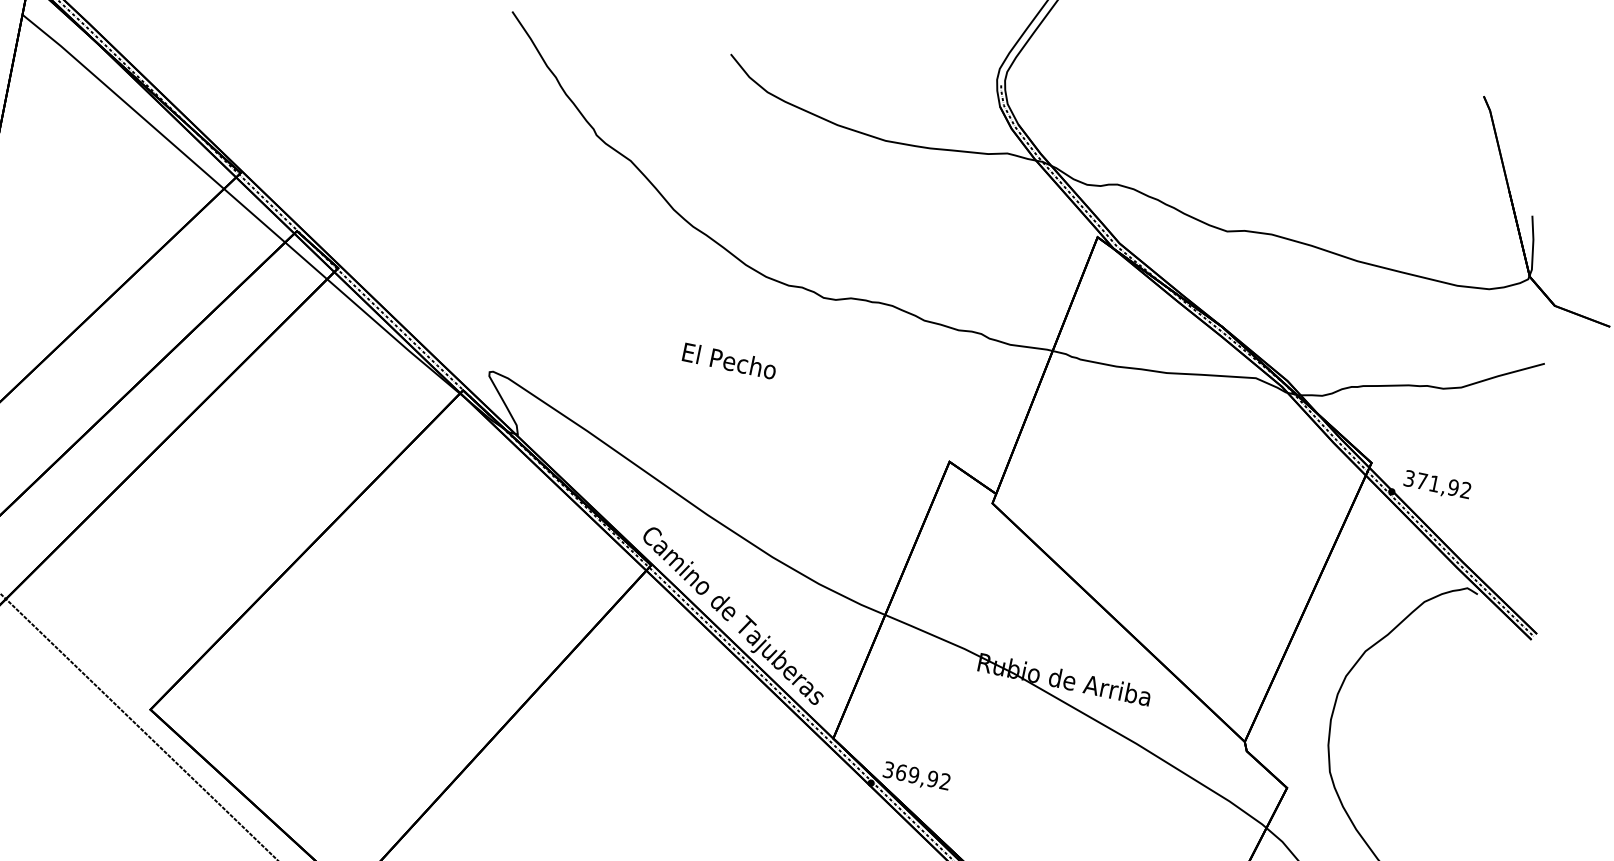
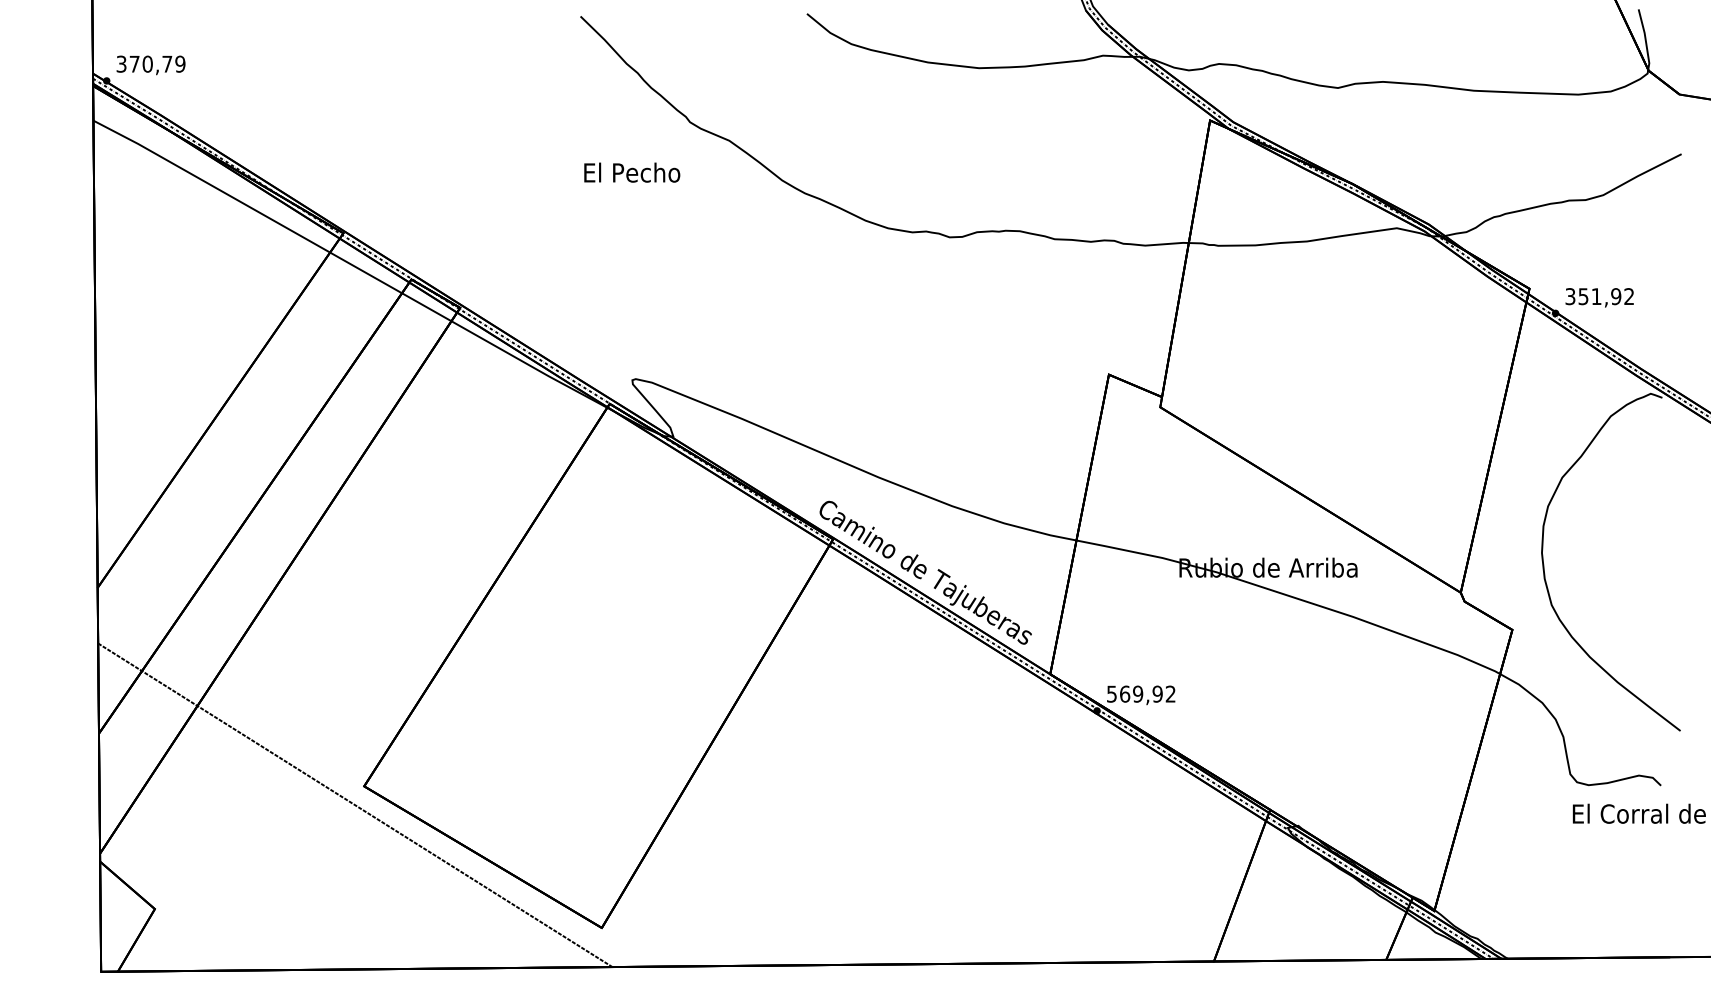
text: (730, 360) -> (632, 172), moved
text: (1422, 481) -> (1583, 296), 371,92 -> 351,92
text: (888, 769) -> (1111, 693), 369,92 -> 569,92

